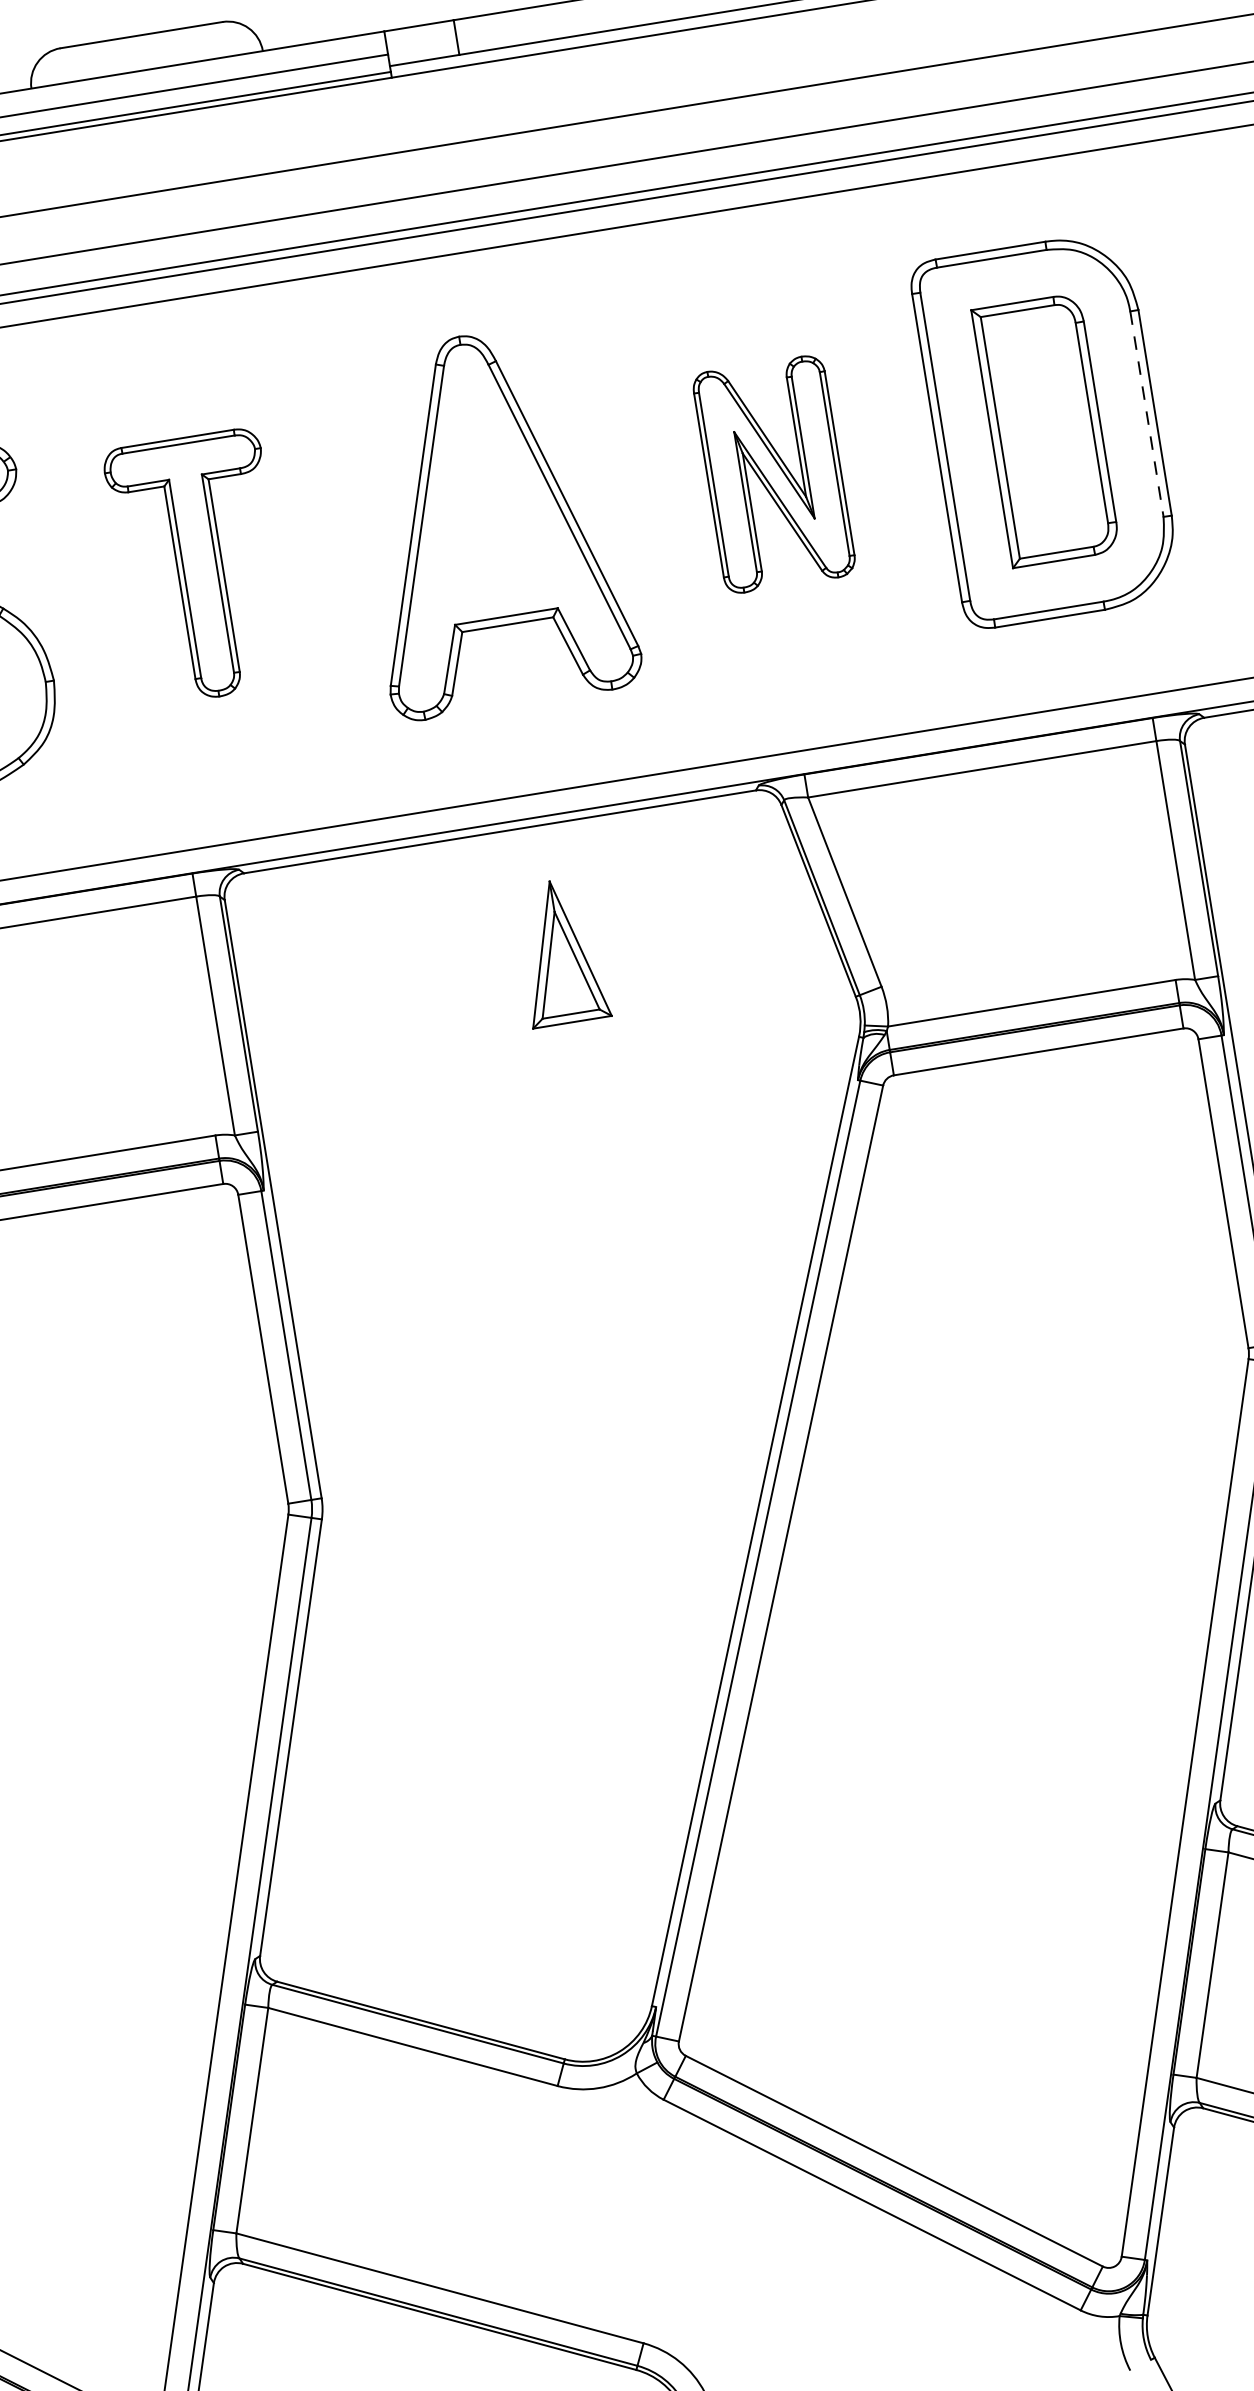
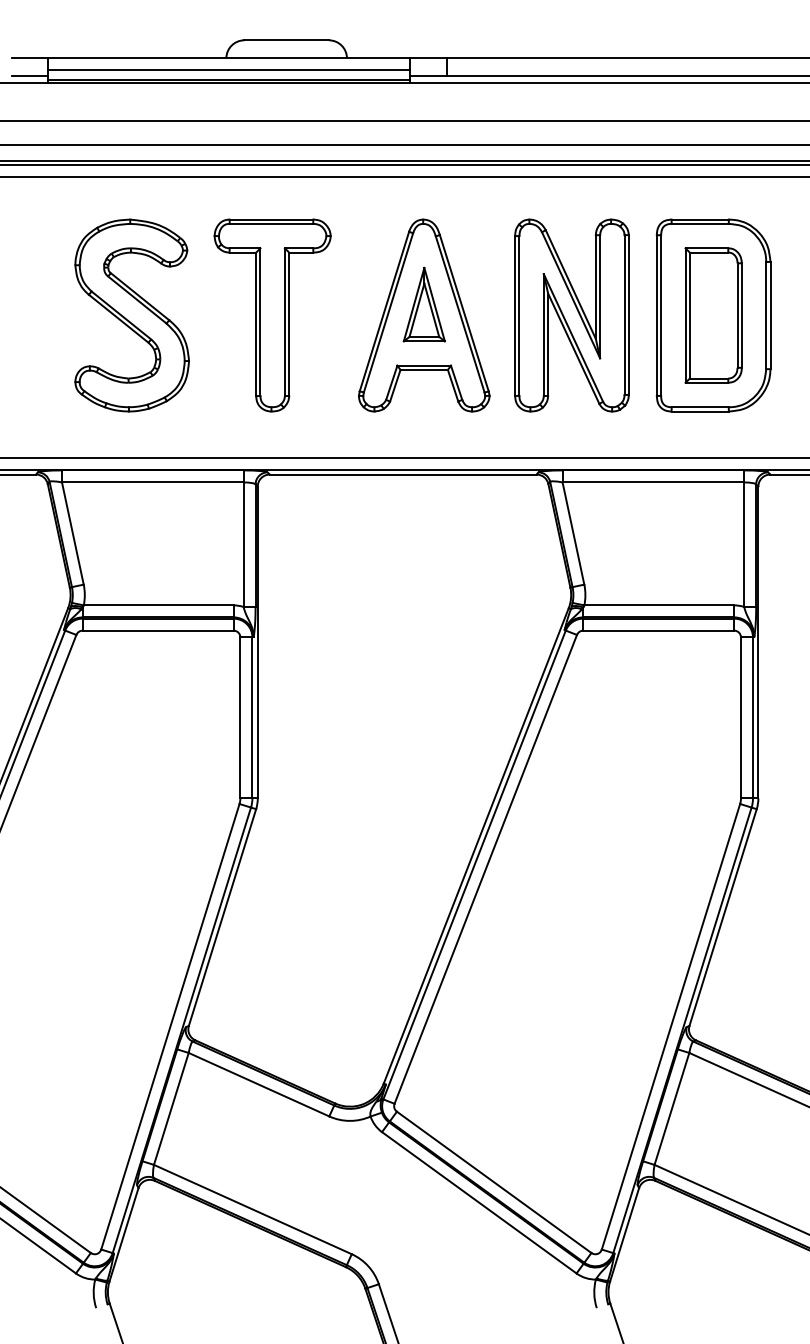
line: (1147, 413) -> (766, 315), dashed -> solid
part: (773, 474) -> (571, 315), size x1.67
part: (199, 567) -> (272, 315), size x1.43
part: (559, 952) -> (423, 304), moved

